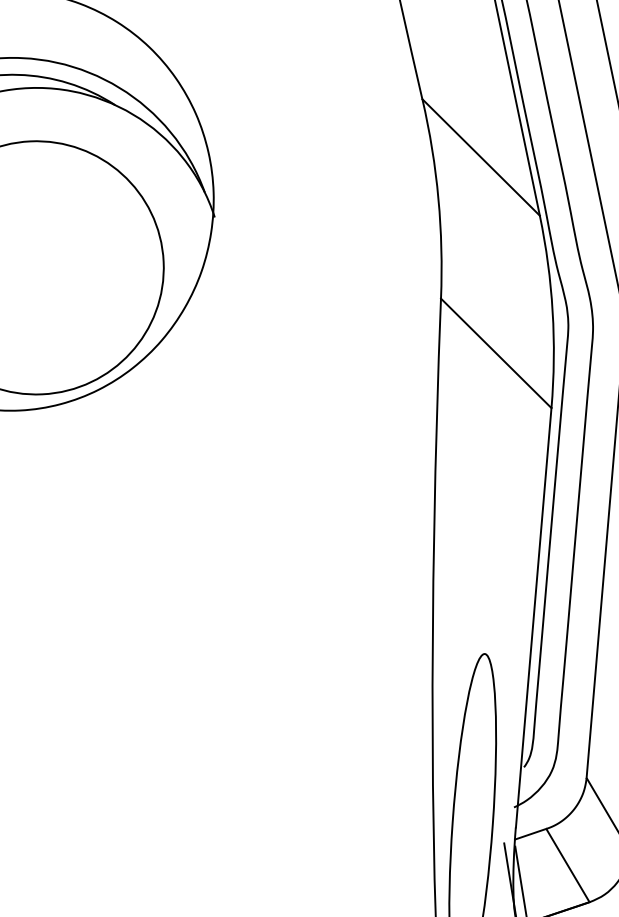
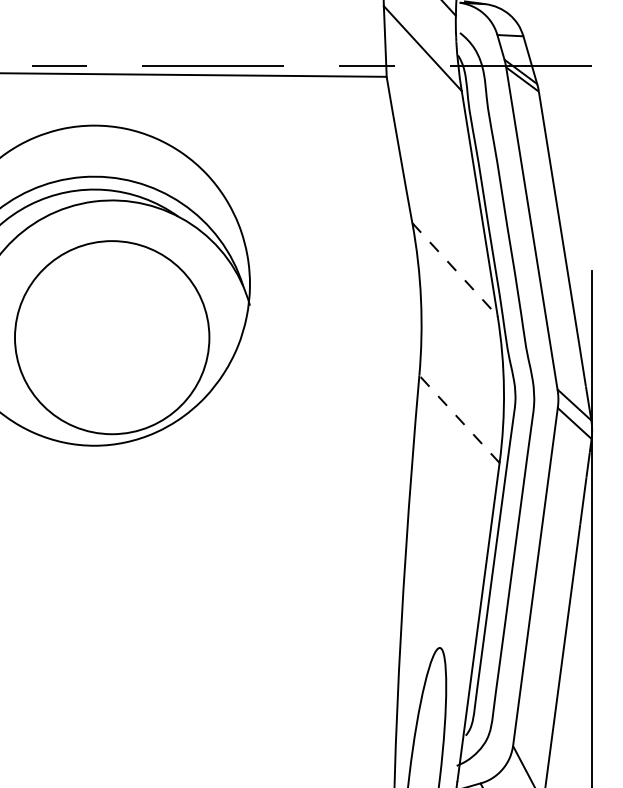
line: (481, 157) -> (455, 269), solid -> dashed
line: (496, 352) -> (459, 418), solid -> dashed

